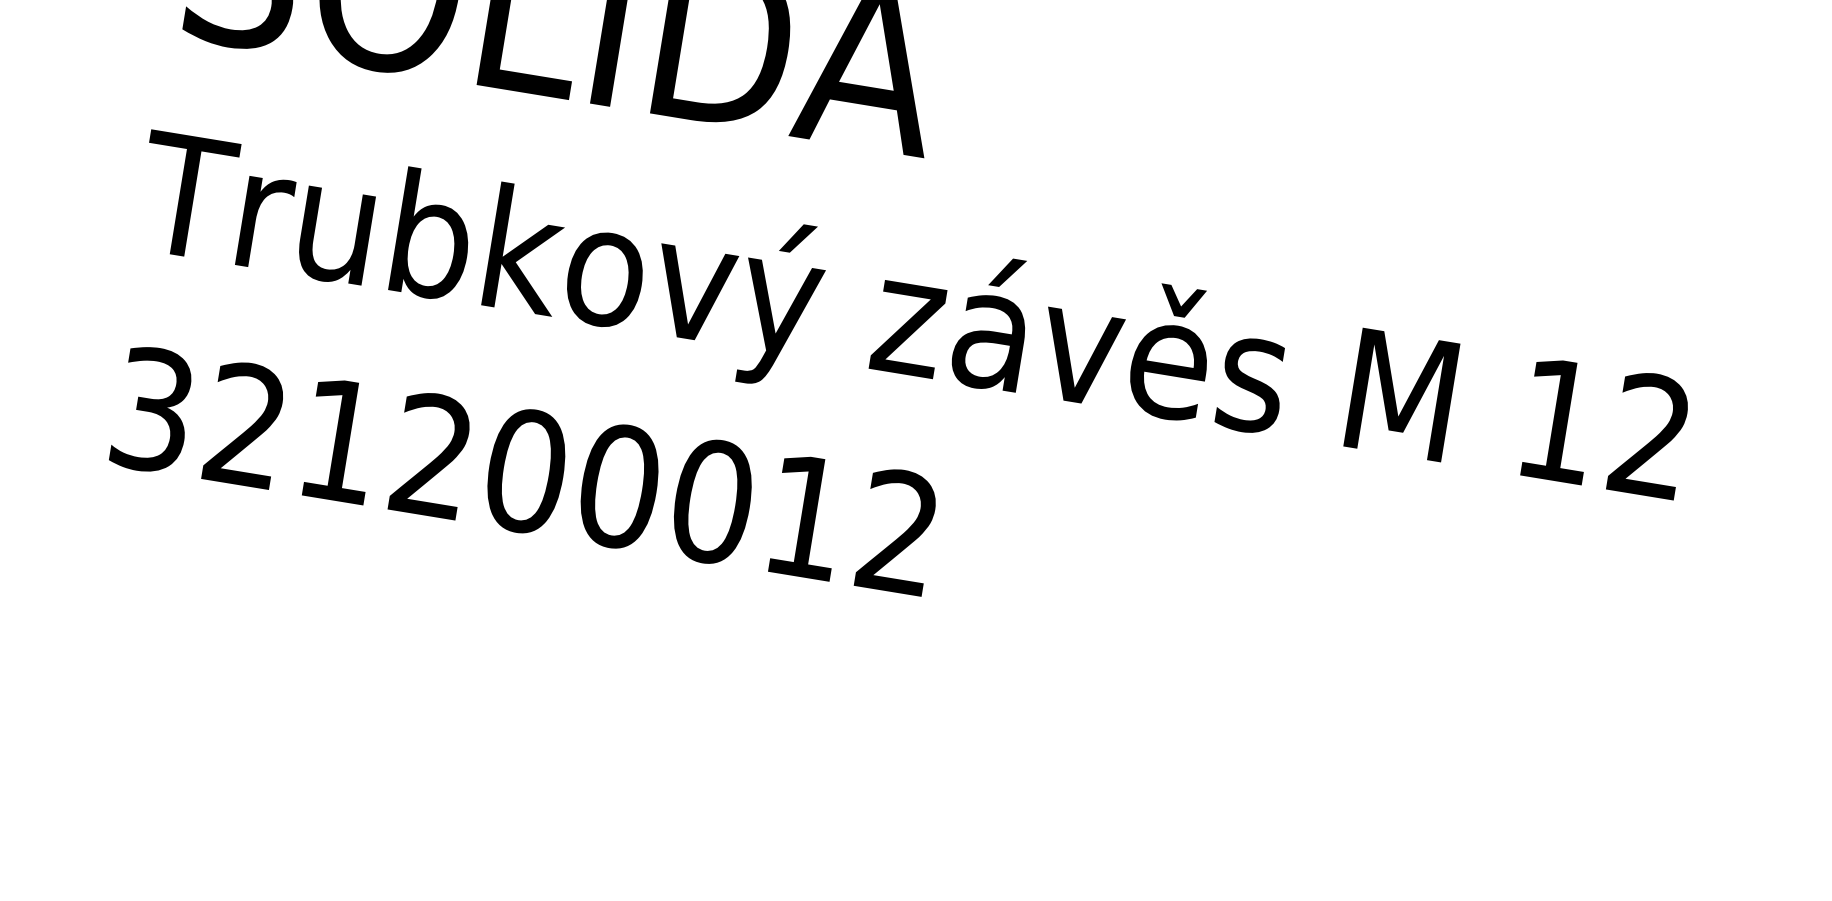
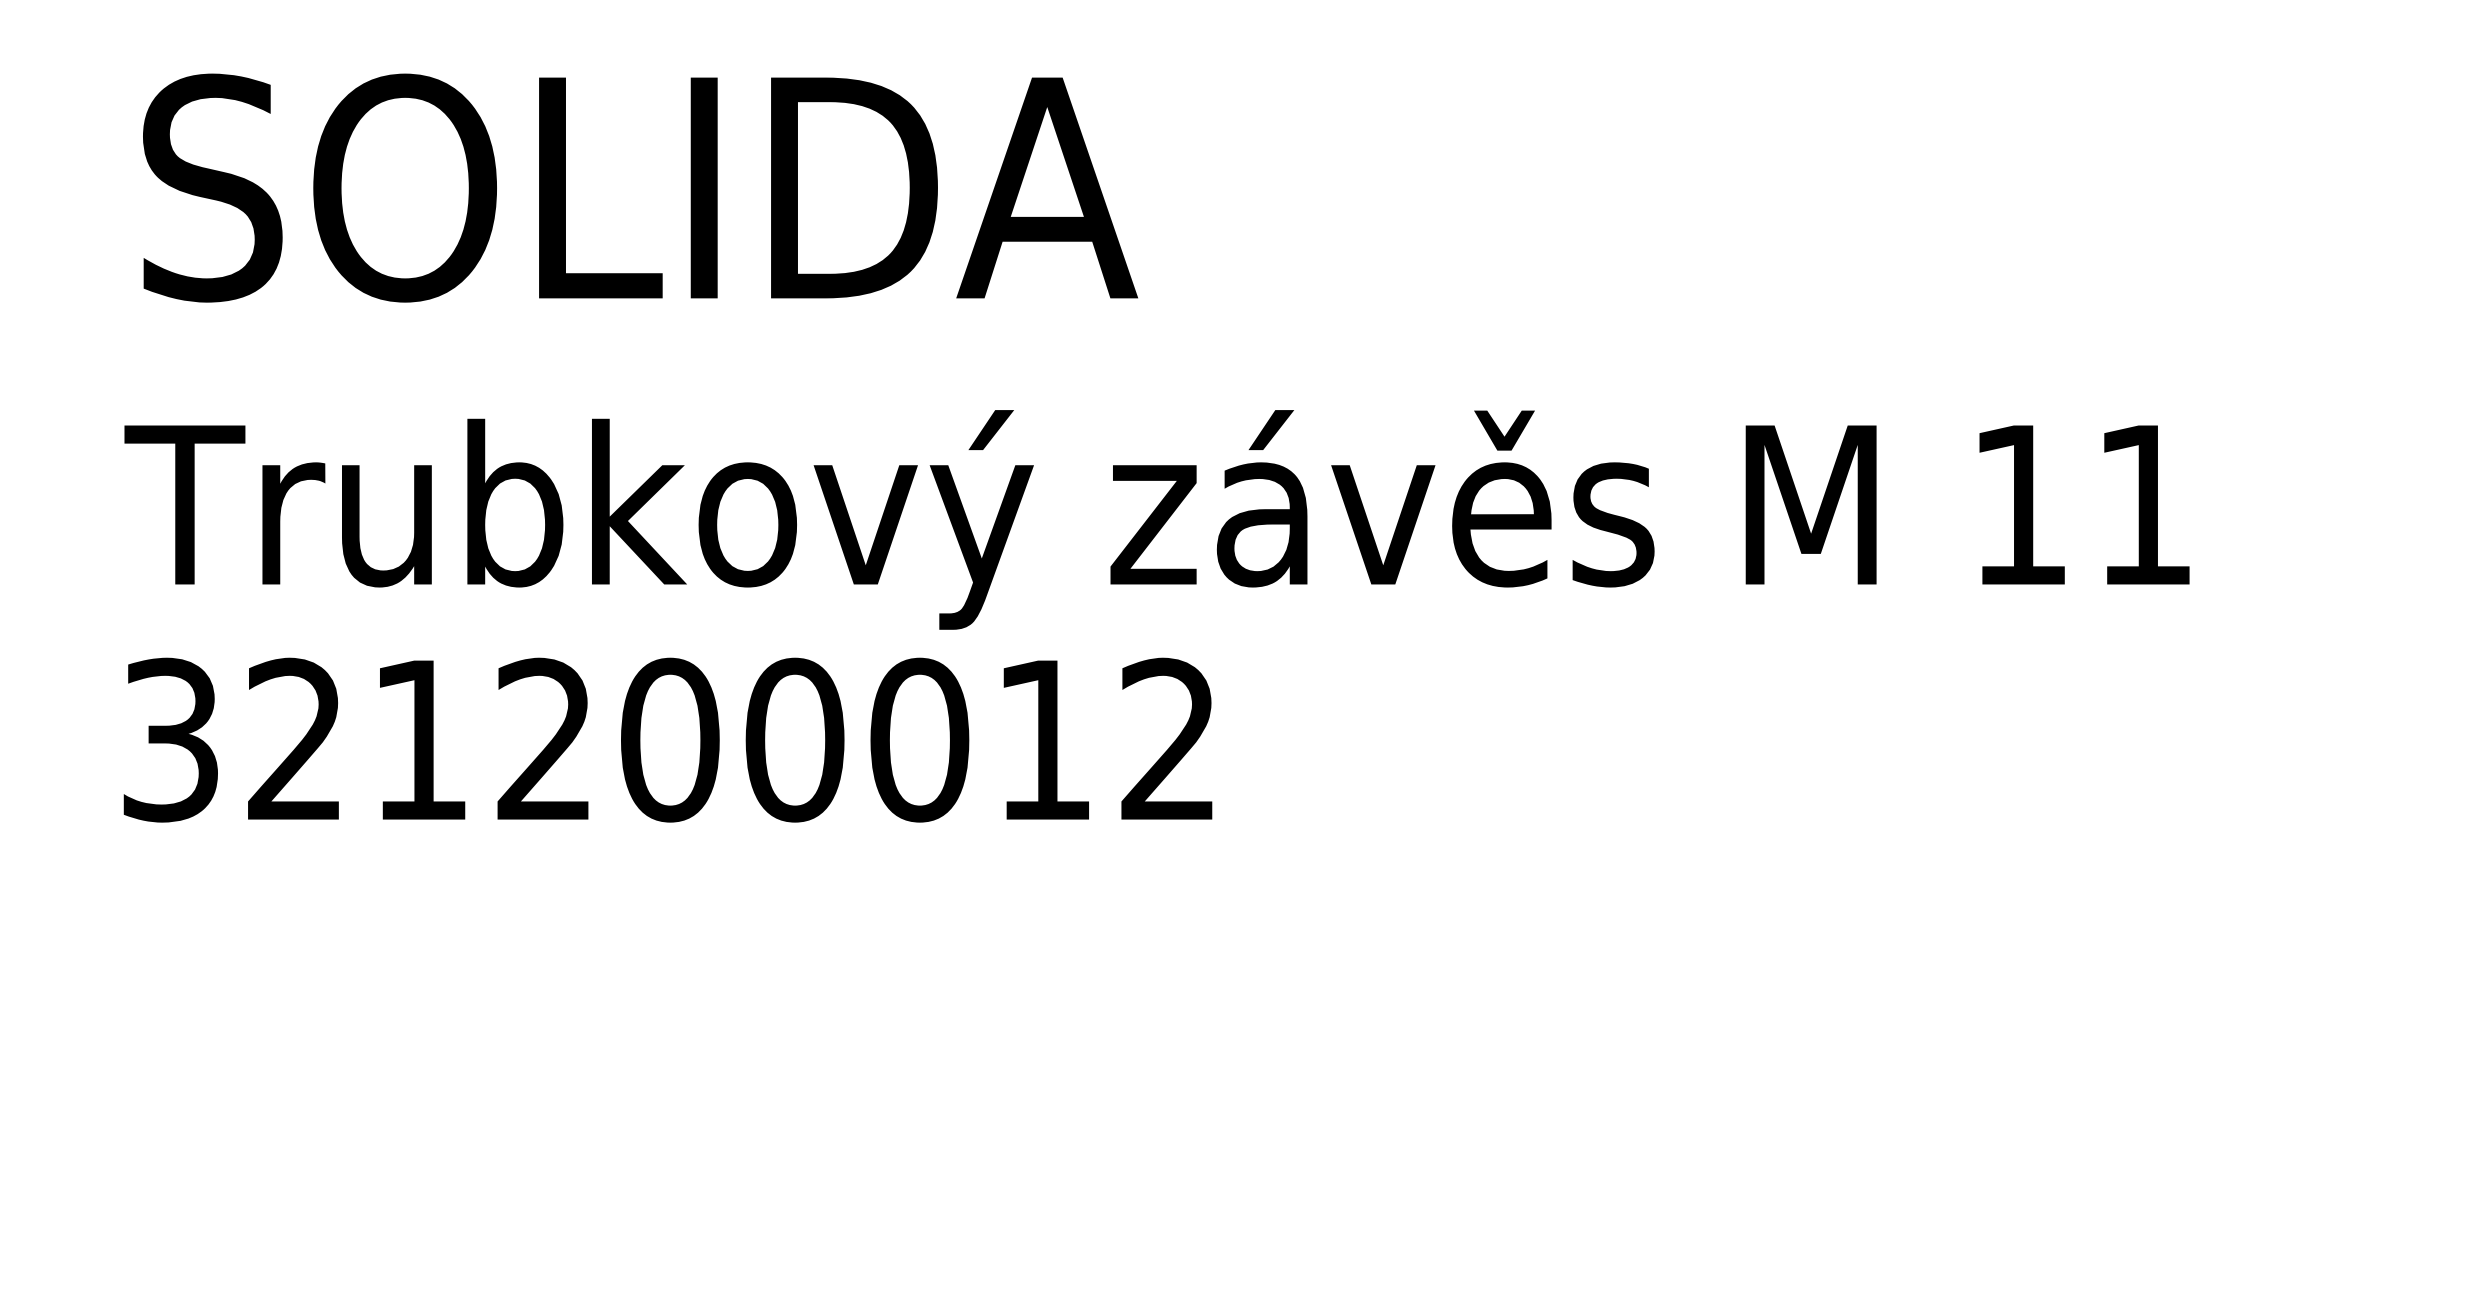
text: (1650, 434) -> (2143, 503), 12 -> 11
text: (524, 470) -> (667, 739), moved

